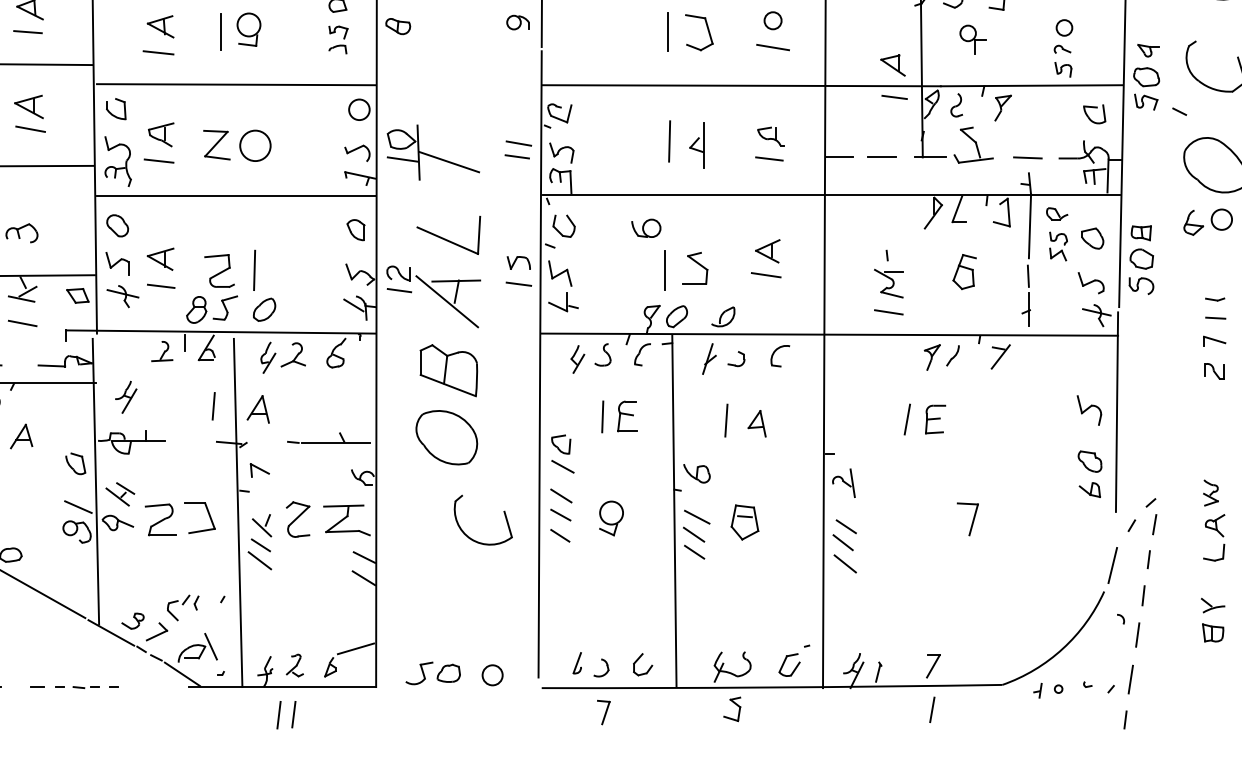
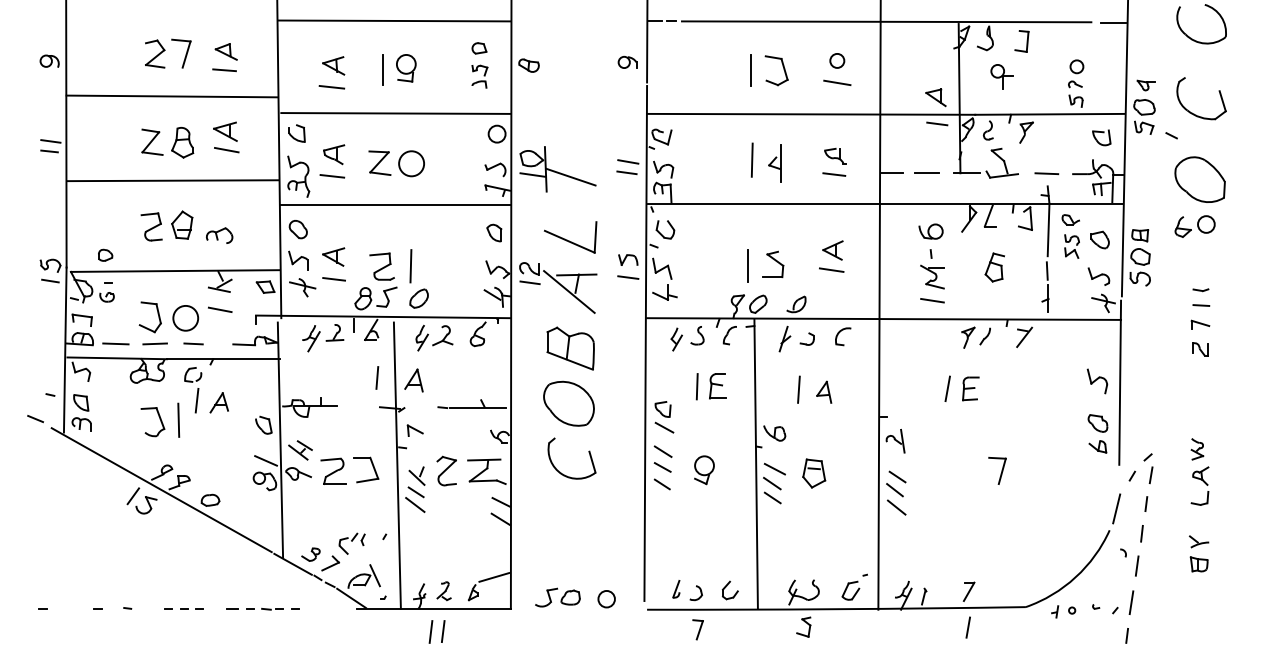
part: (645, 228) -> (930, 231), moved
part: (126, 397) -> (311, 338), moved
part: (470, 537) -> (561, 472), moved

